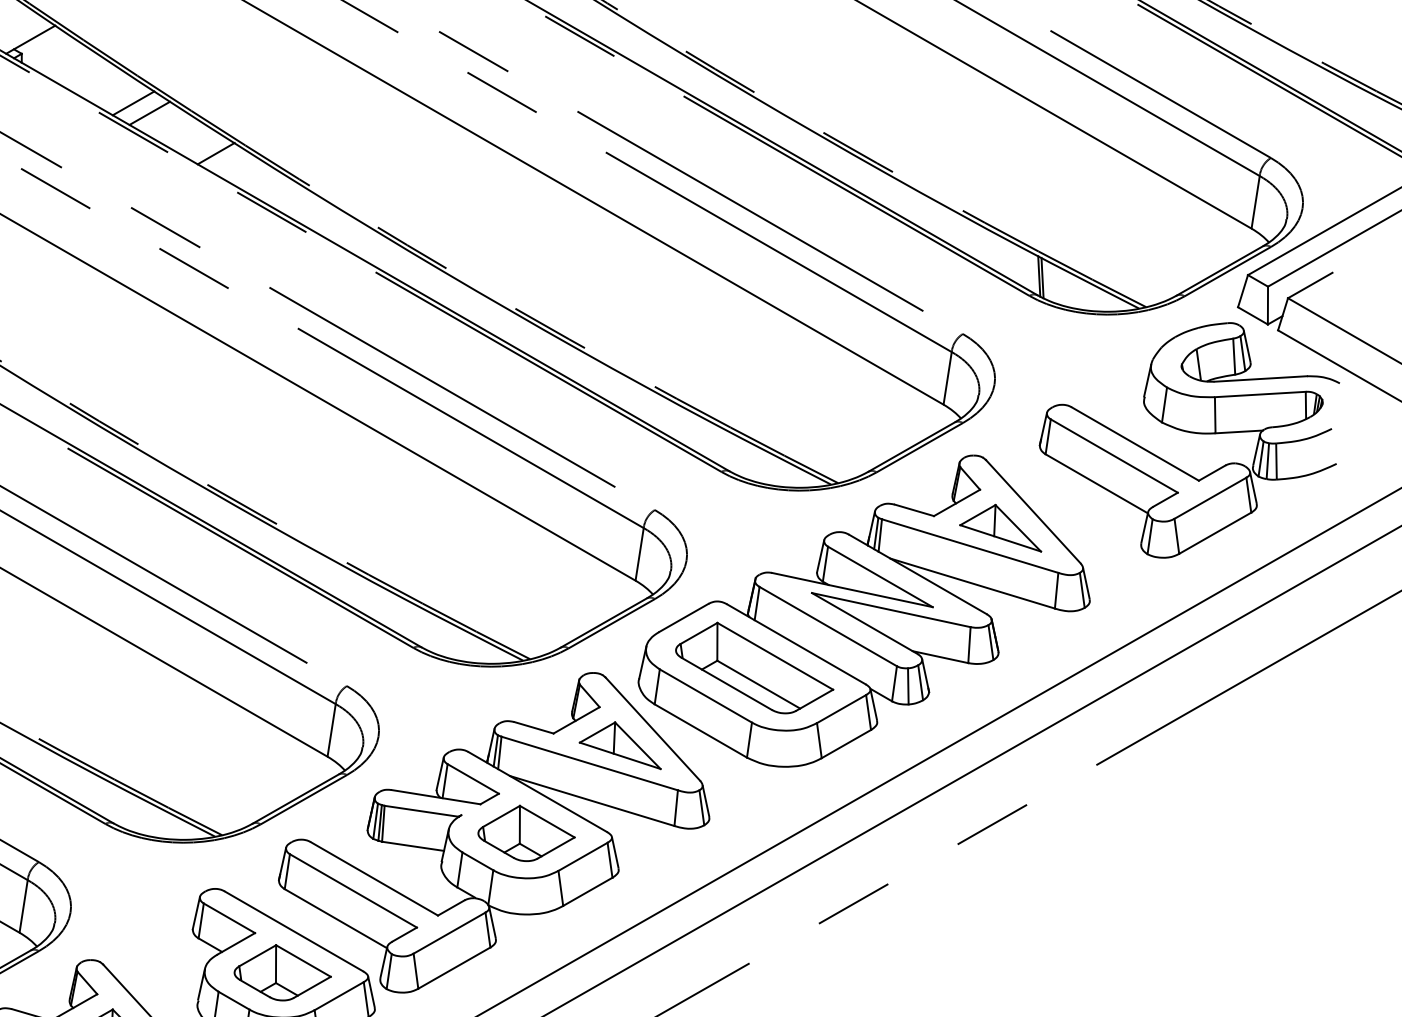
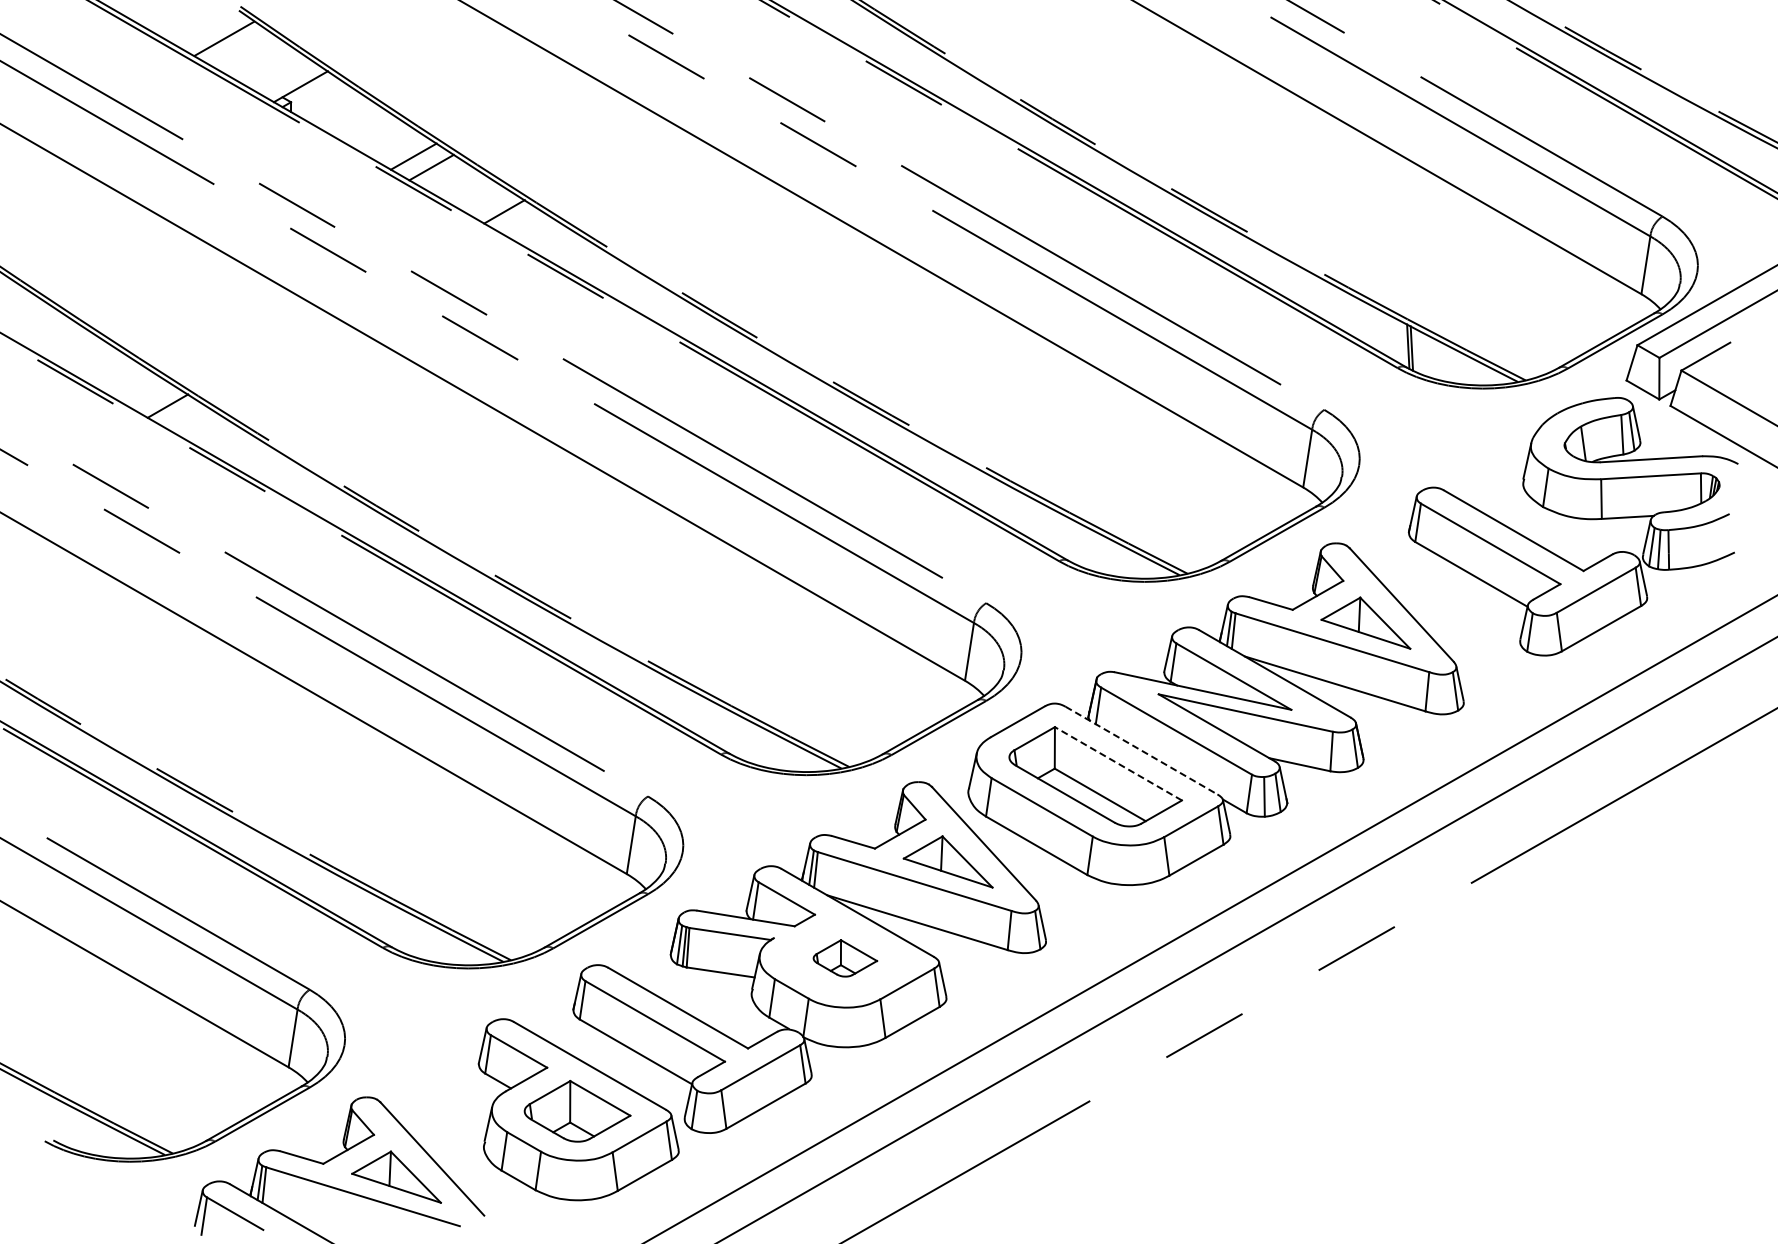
line: (796, 644) -> (1141, 750), solid -> dashed
line: (775, 656) -> (1118, 763), solid -> dashed
part: (526, 833) -> (845, 958), size x0.6

